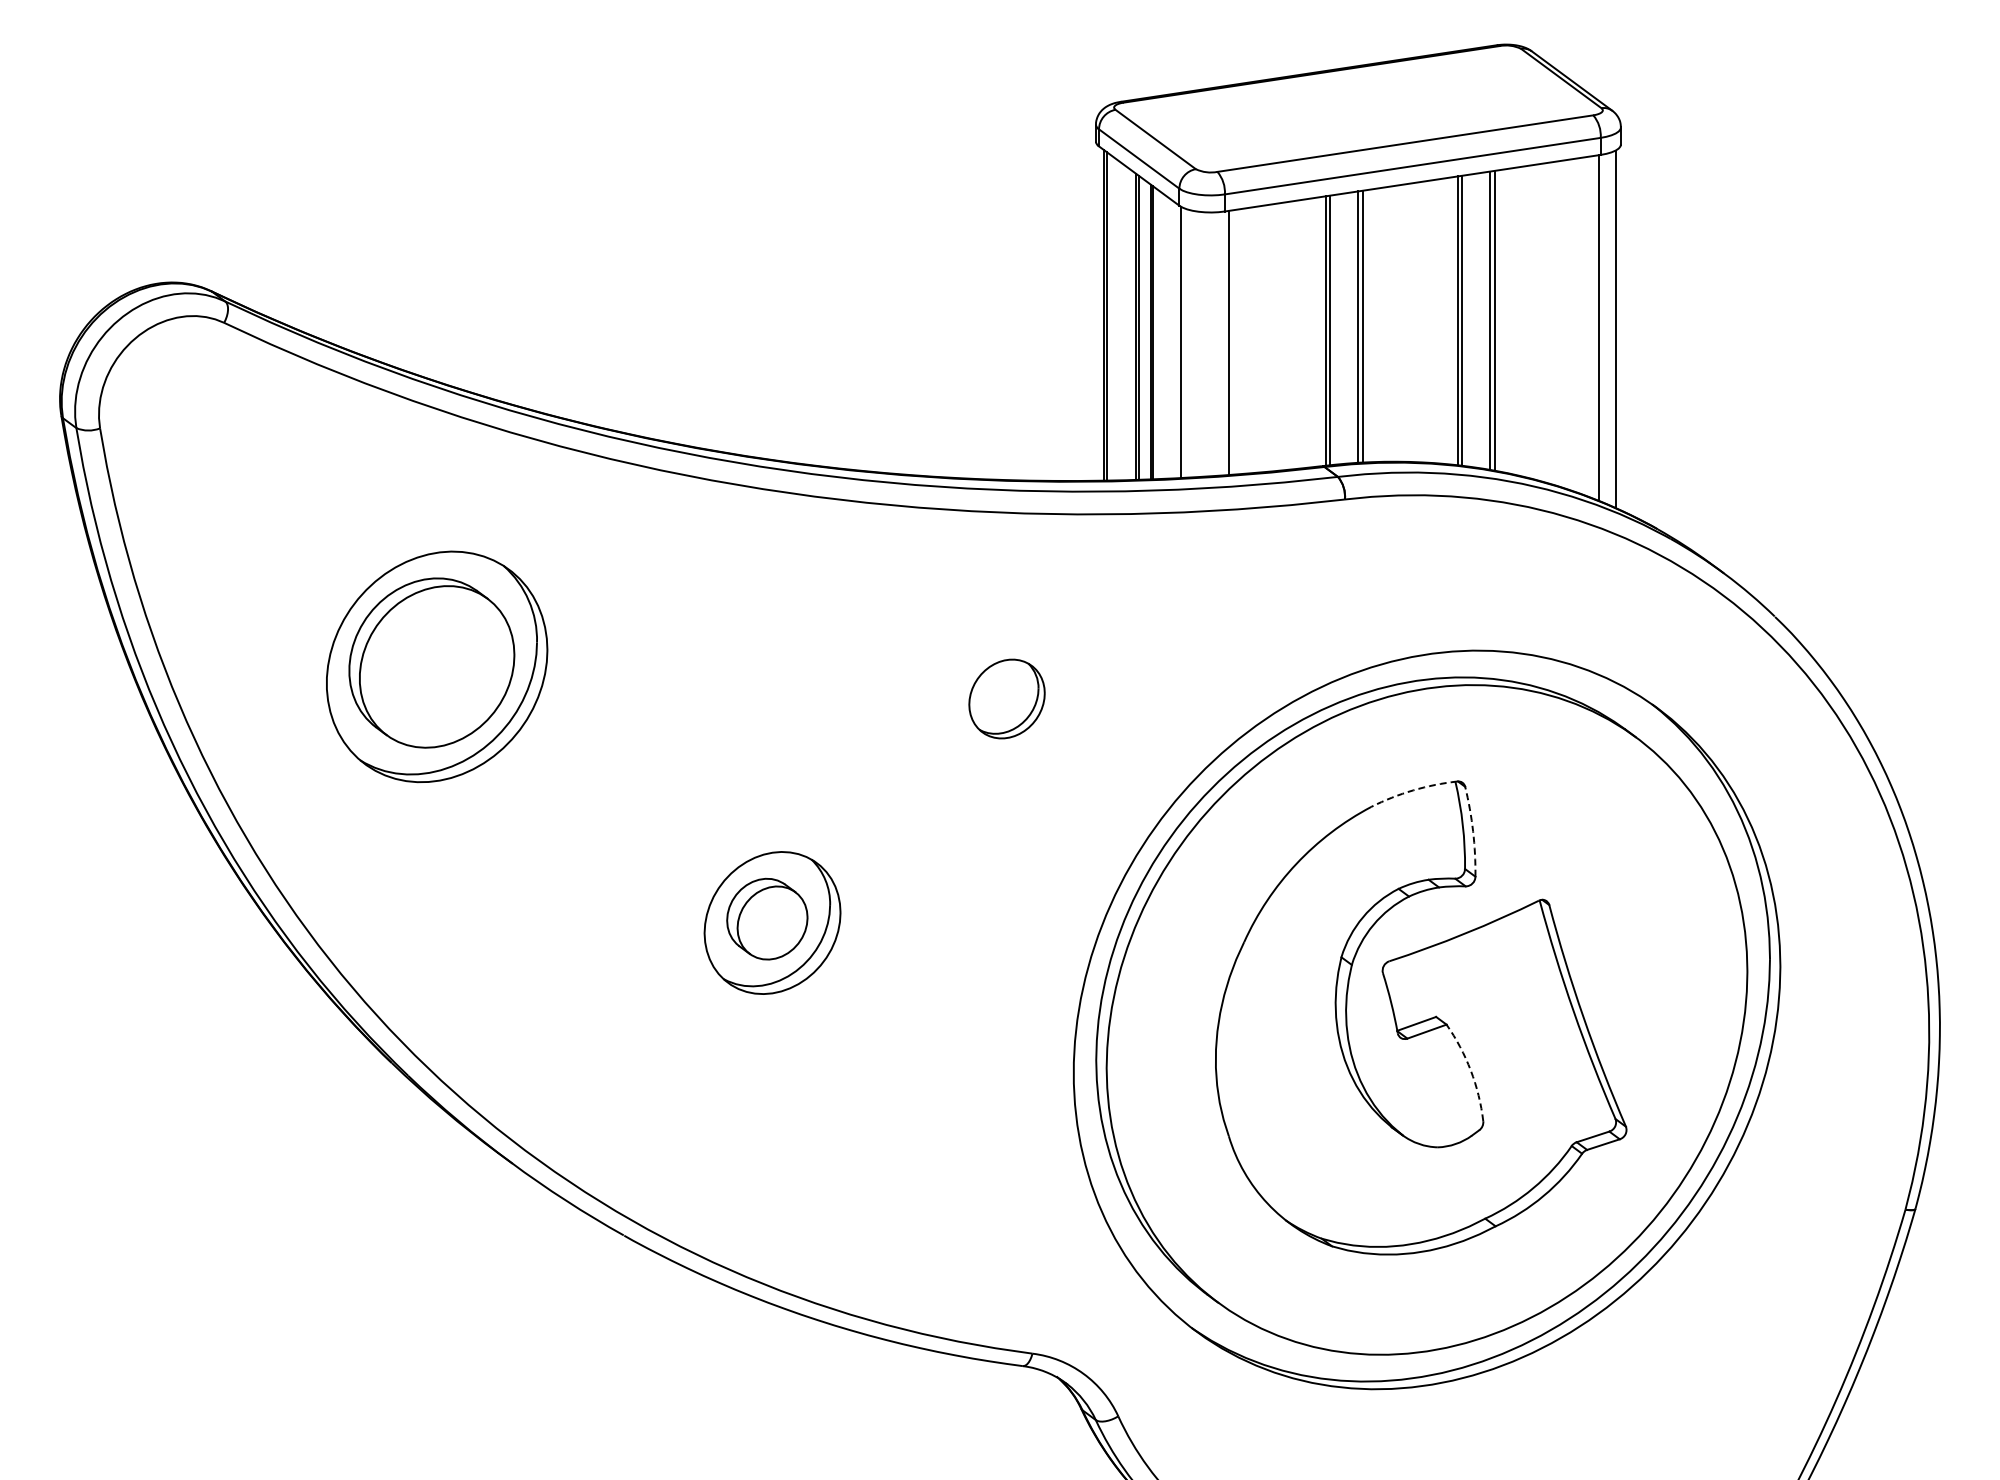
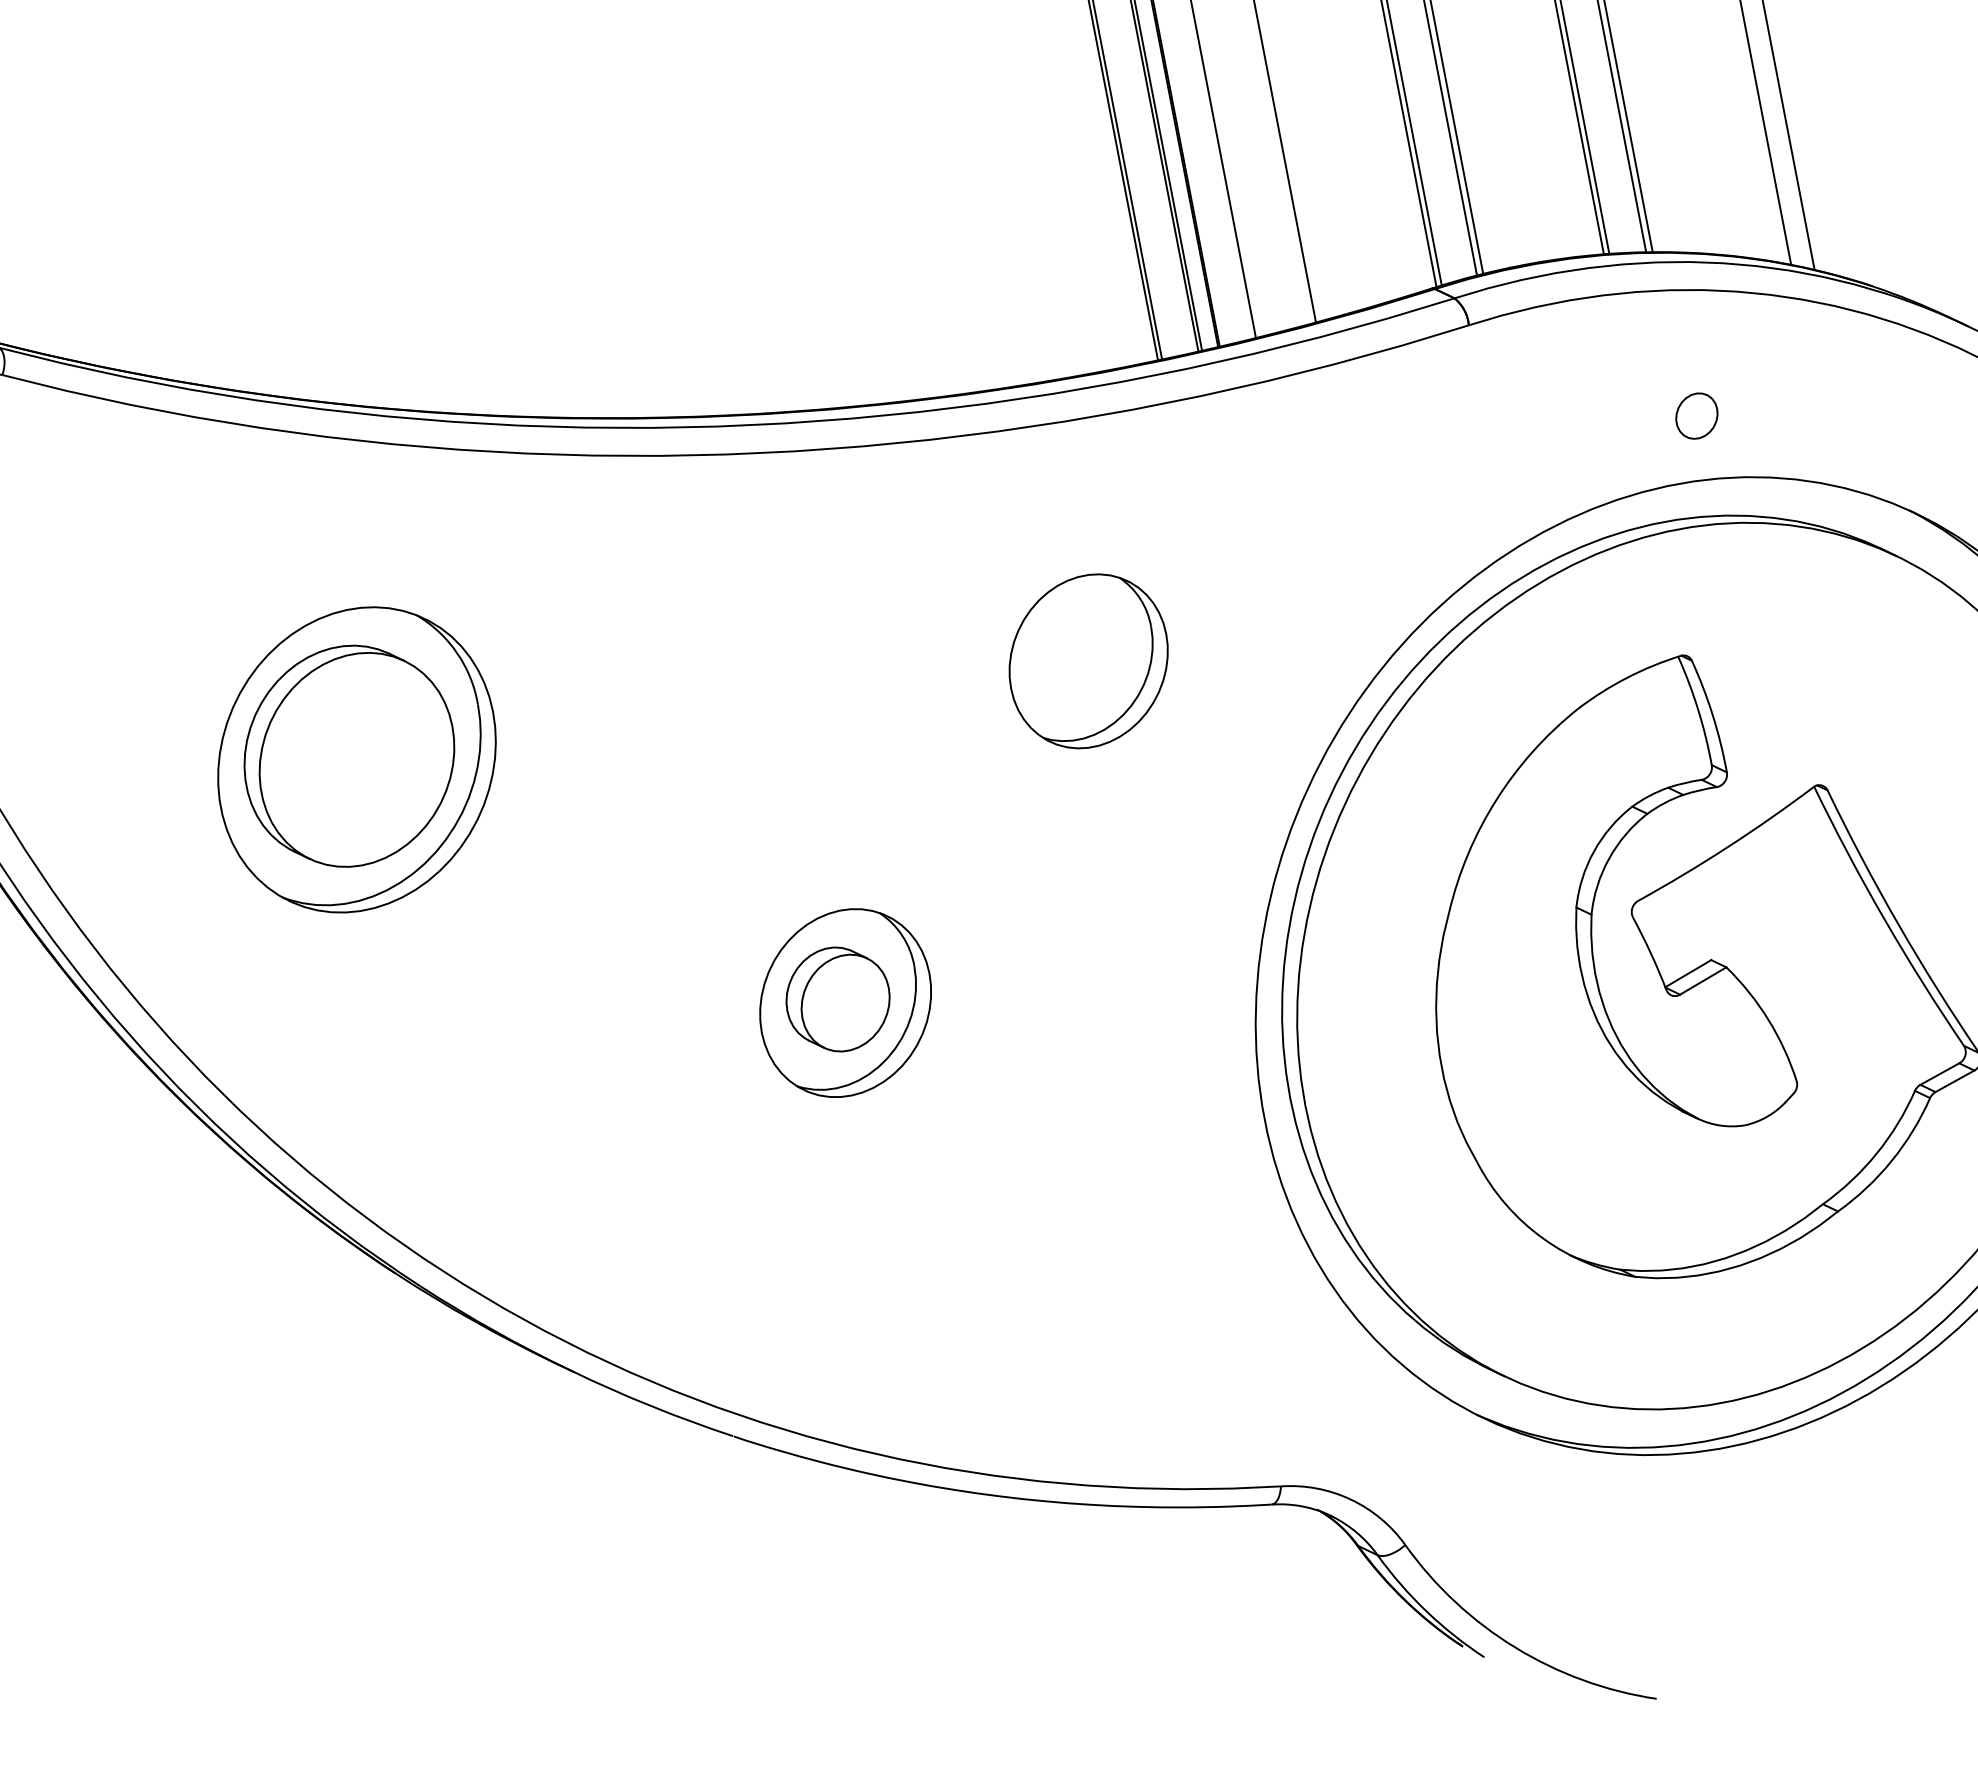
part: (1504, 601) -> (1696, 415), added
part: (1006, 698) -> (1087, 660), size x1.67
arc: (1413, 790) -> (1627, 678), dashed -> solid
arc: (1473, 831) -> (1713, 715), dashed -> solid
arc: (1470, 1070) -> (1767, 1019), dashed -> solid

